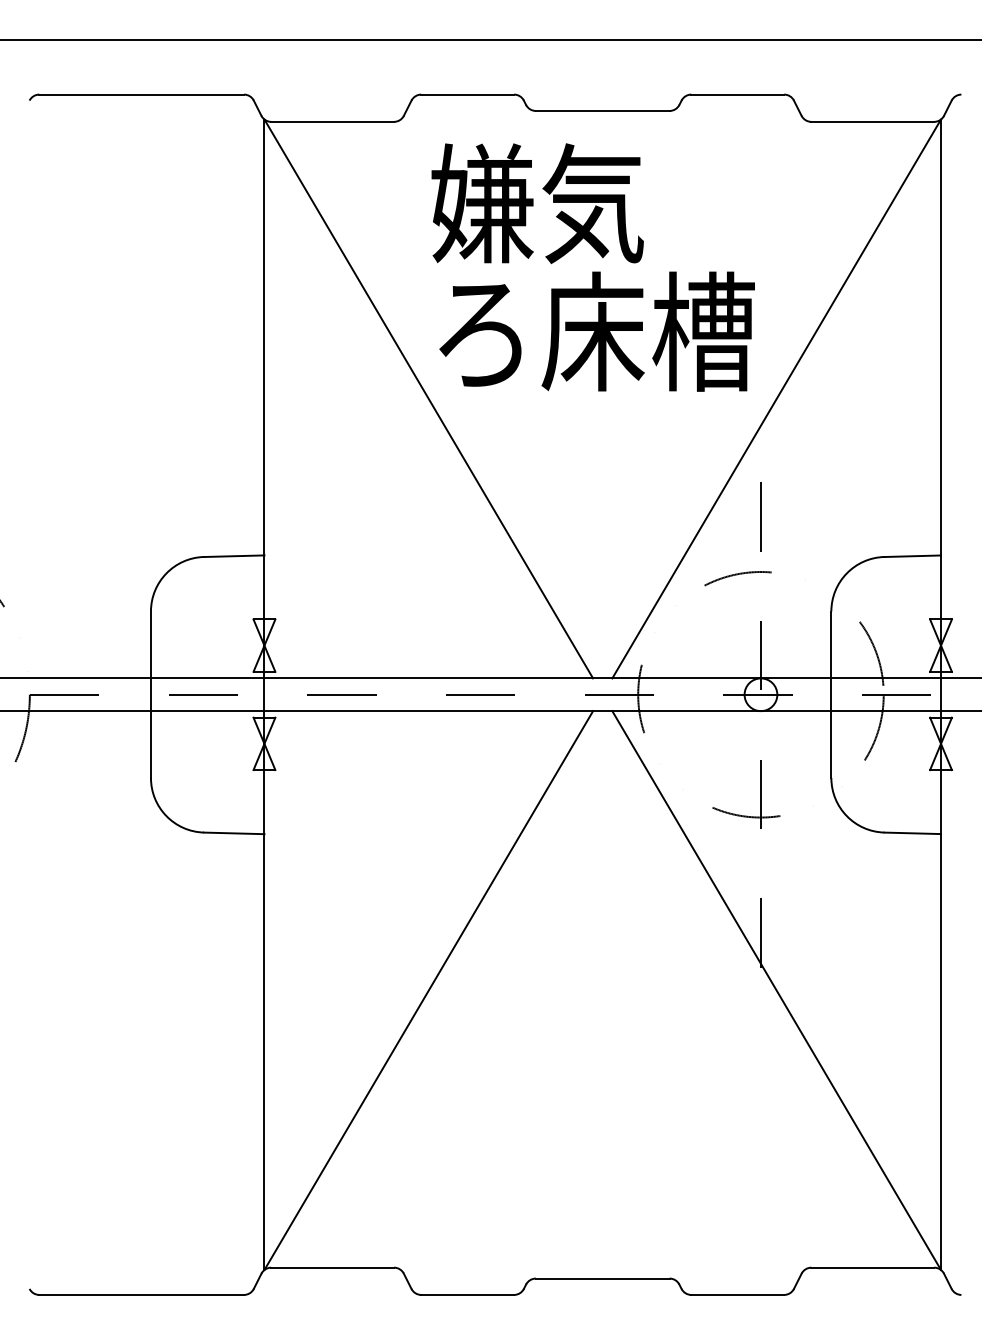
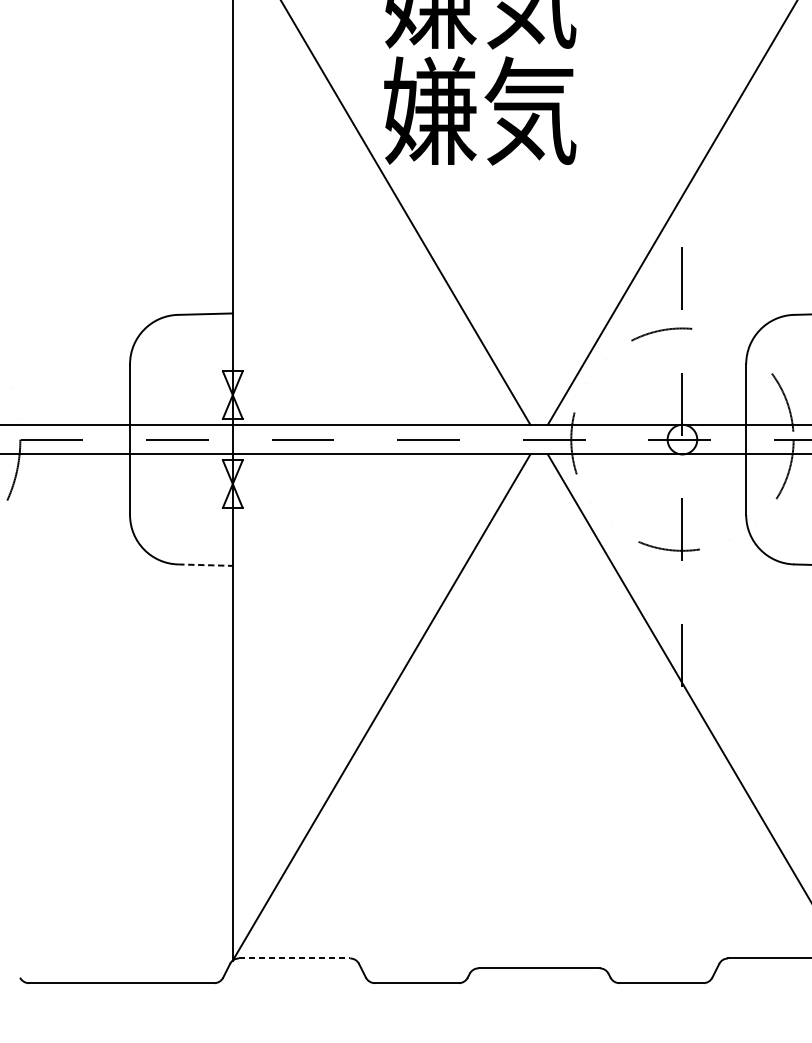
text: (592, 331) -> (529, 110), ろ床槽 -> 嫌気
line: (234, 833) -> (205, 565), solid -> dashed
line: (333, 1267) -> (295, 958), solid -> dashed

